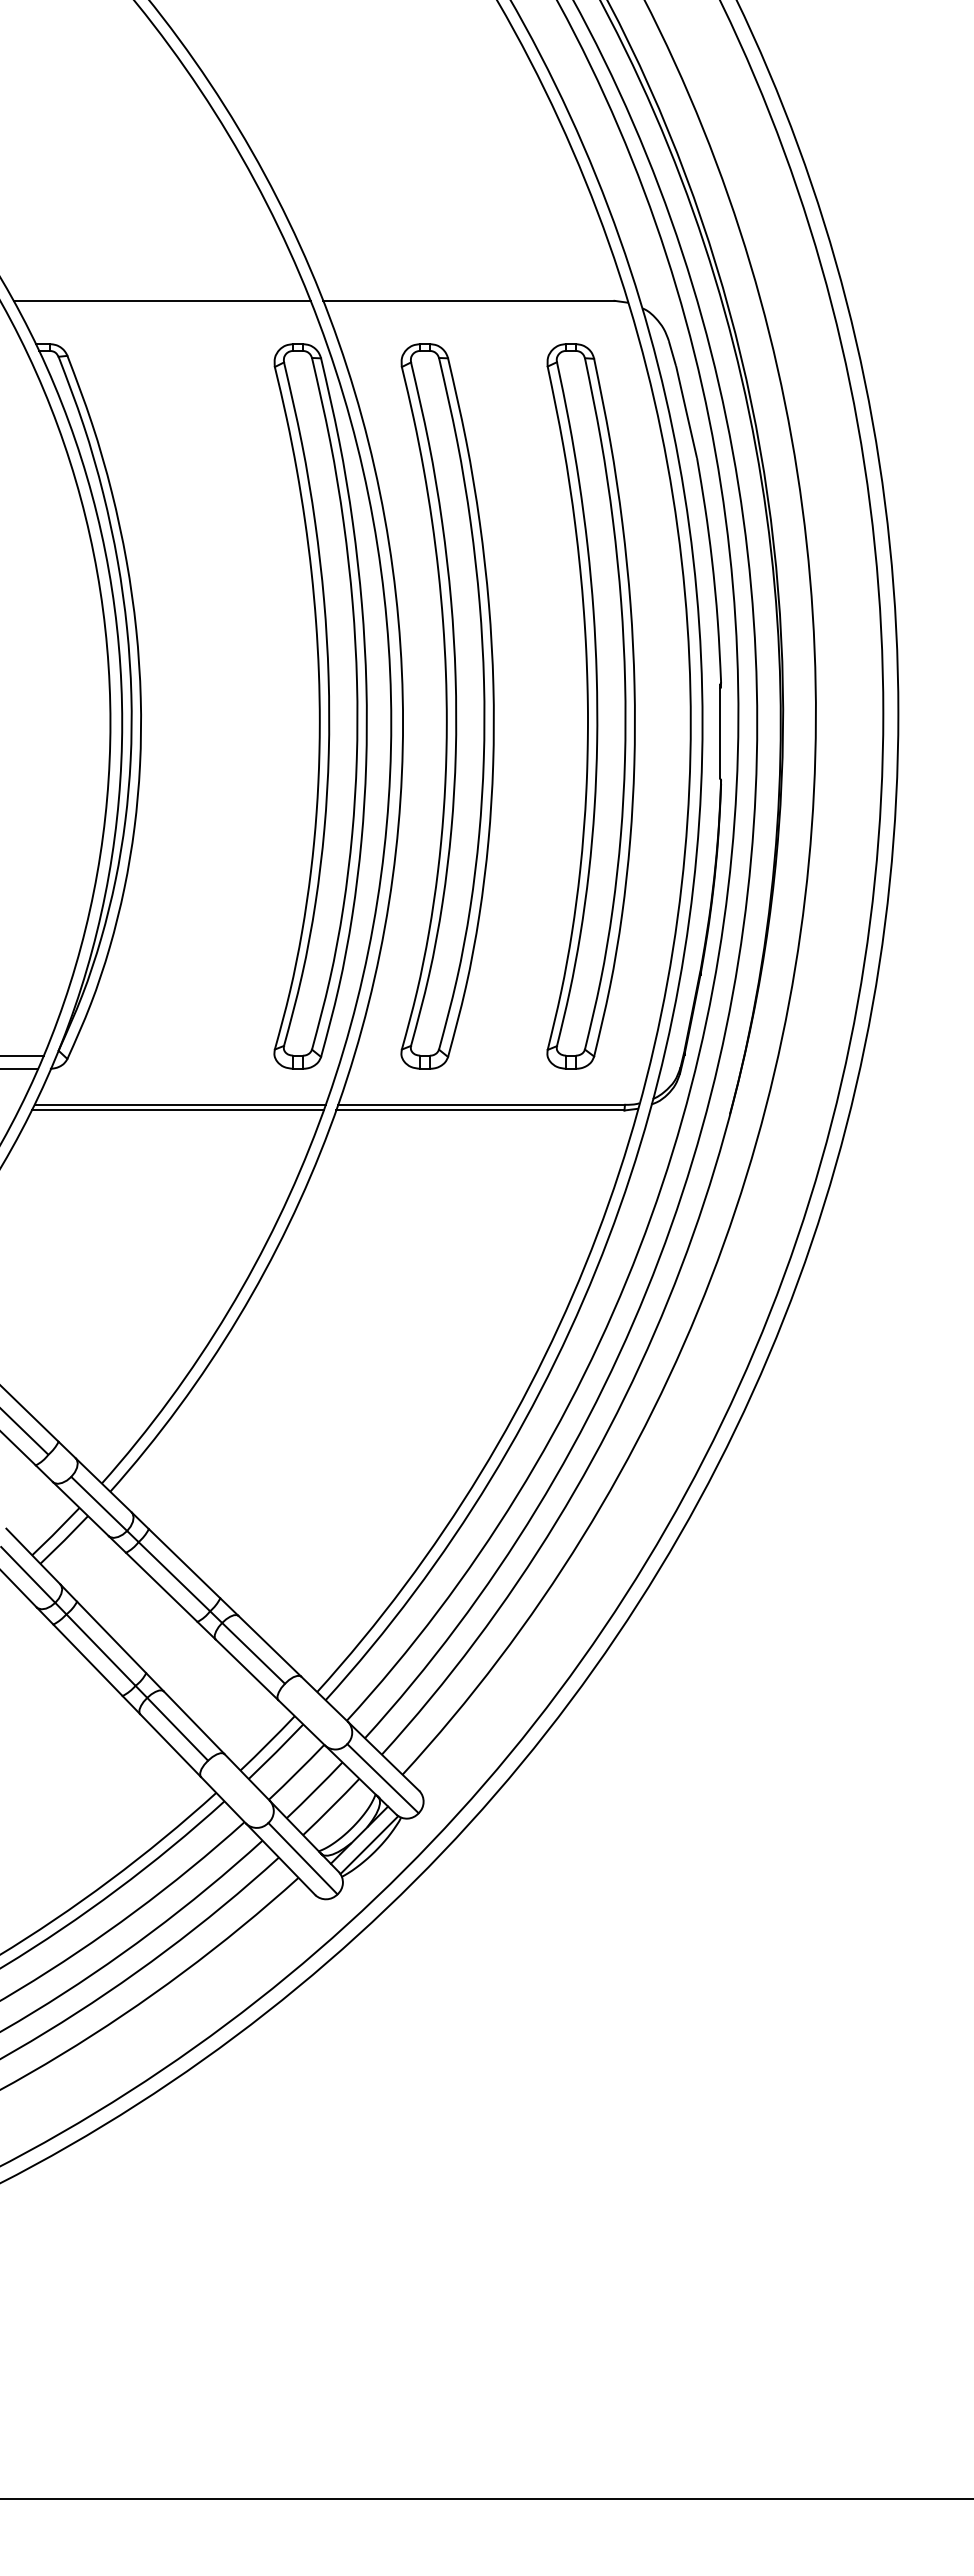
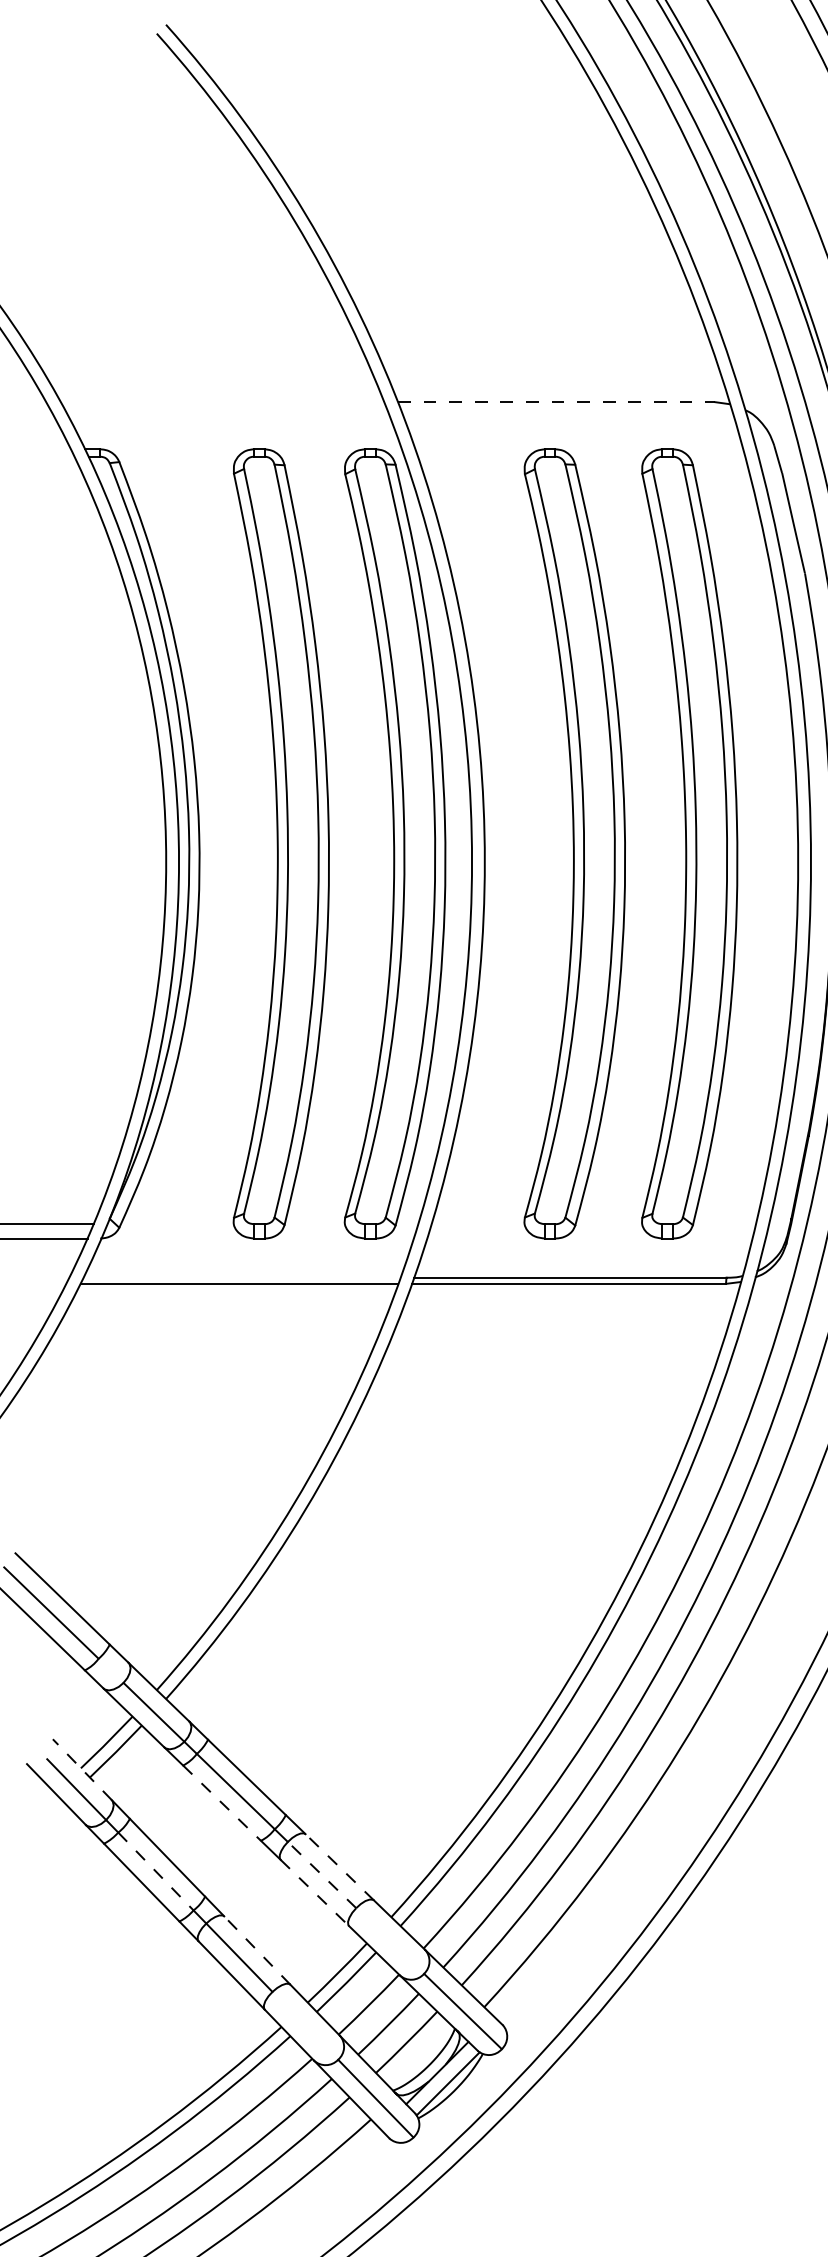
line: (161, 300) -> (221, 401), removed
line: (468, 300) -> (556, 401), solid -> dashed
part: (215, 706) -> (280, 843), added
part: (447, 706) -> (574, 843), moved
line: (179, 1104) -> (241, 1277), removed
line: (33, 1556) -> (82, 1769), solid -> dashed
line: (161, 1587) -> (221, 1803), solid -> dashed
line: (269, 1646) -> (339, 1867), solid -> dashed
line: (100, 1650) -> (155, 1871), solid -> dashed
line: (253, 1653) -> (321, 1875), solid -> dashed
line: (247, 1669) -> (315, 1892), solid -> dashed
line: (194, 1722) -> (257, 1950), solid -> dashed

